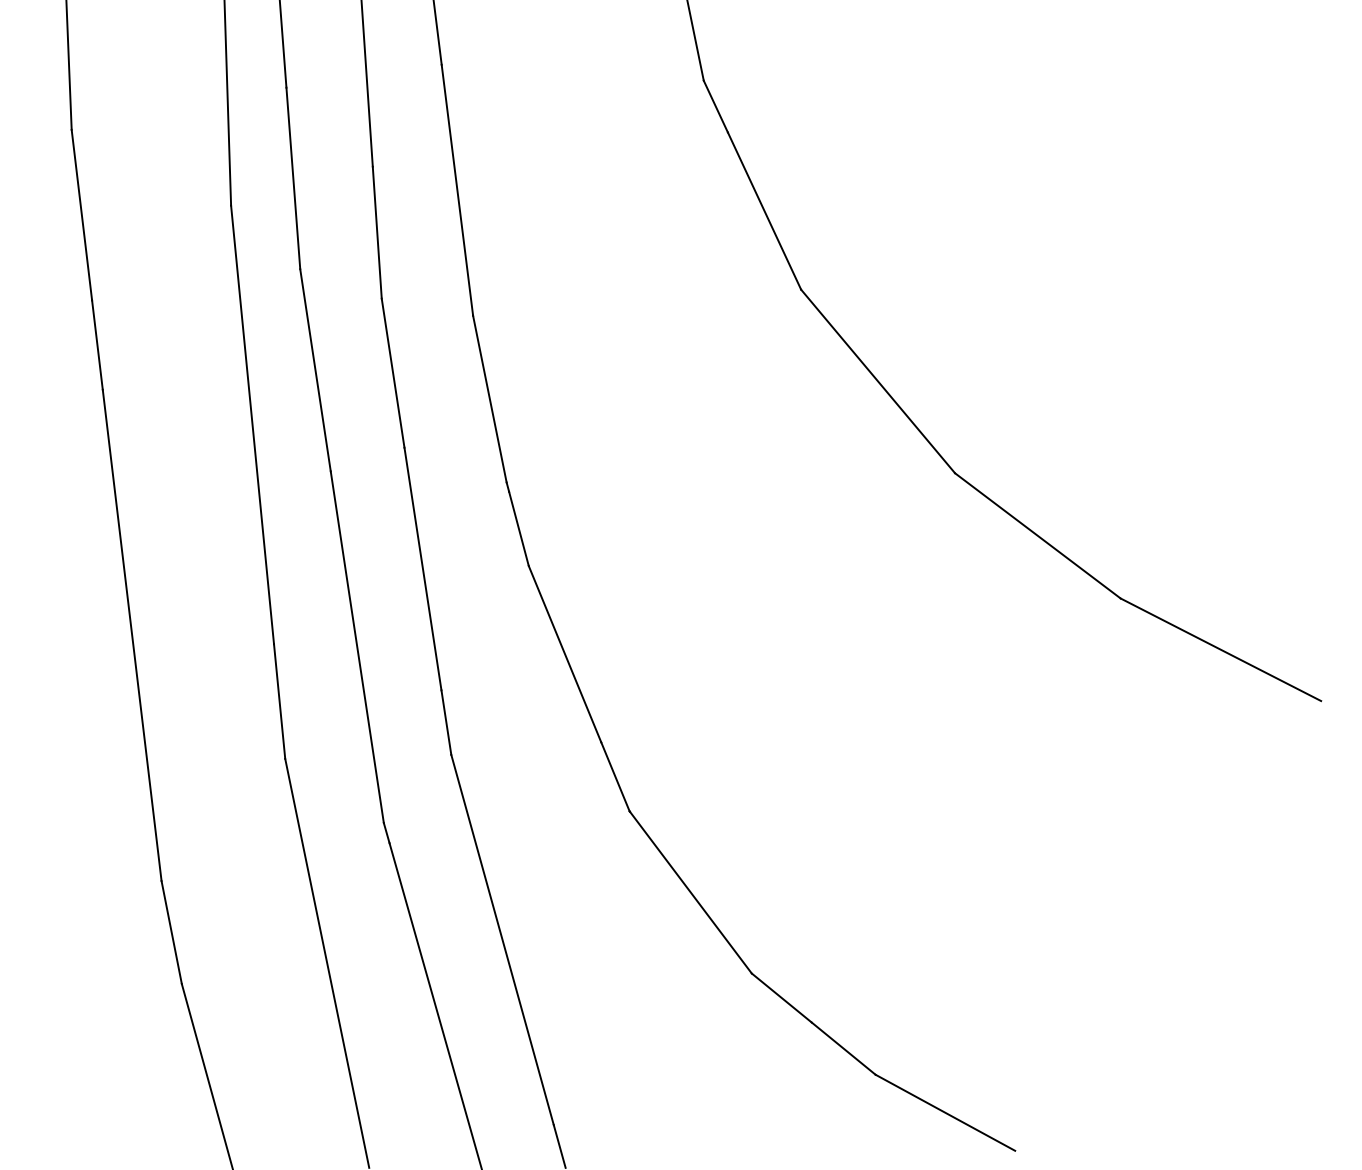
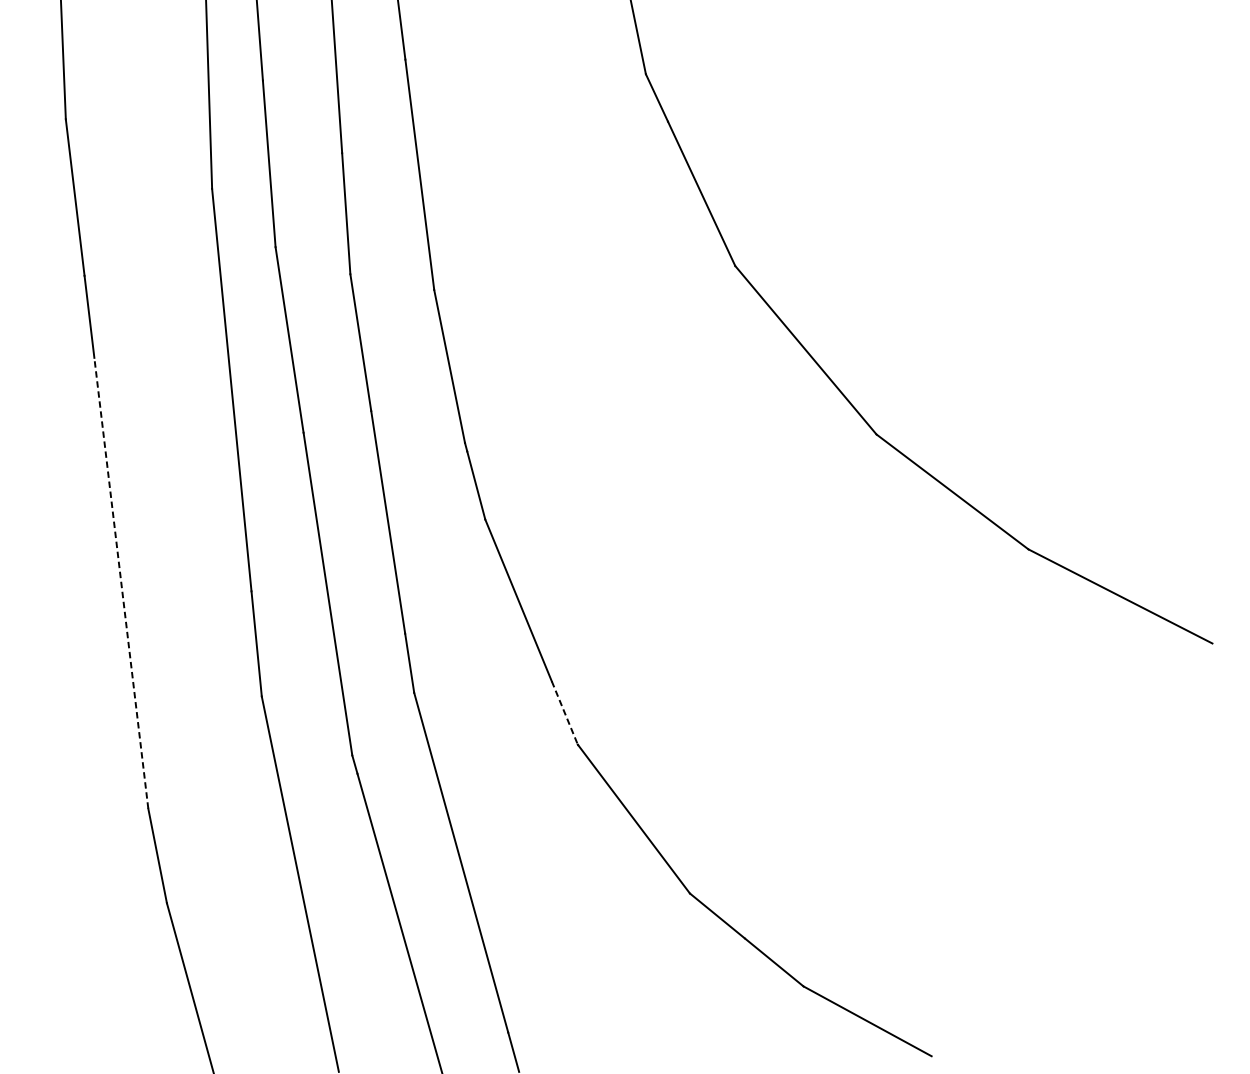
line: (132, 634) -> (121, 582), solid -> dashed
line: (615, 777) -> (564, 713), solid -> dashed

